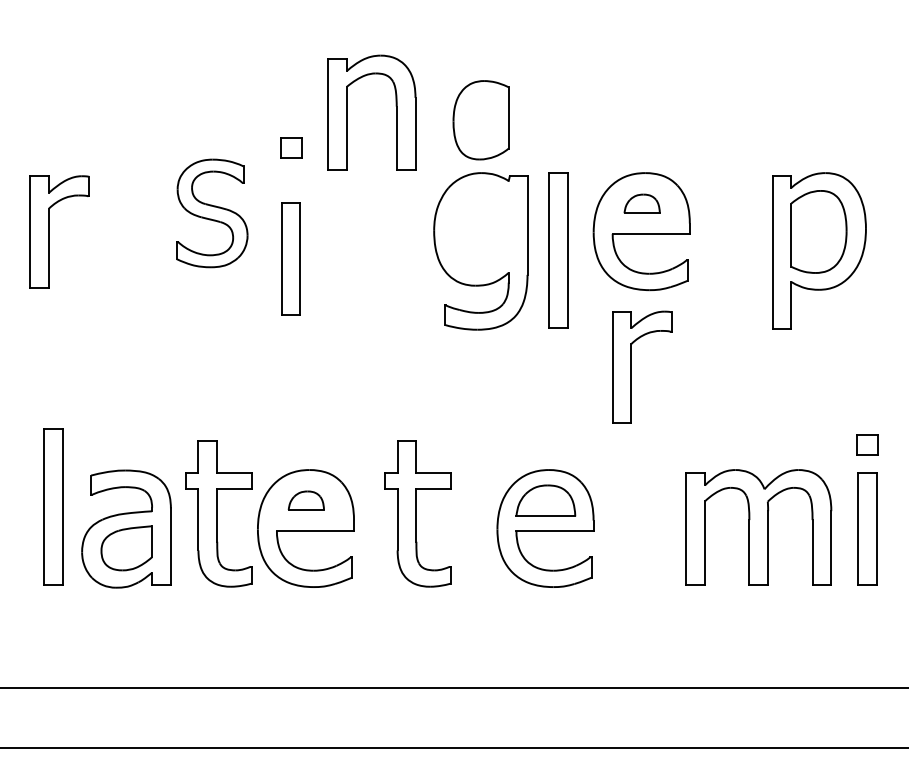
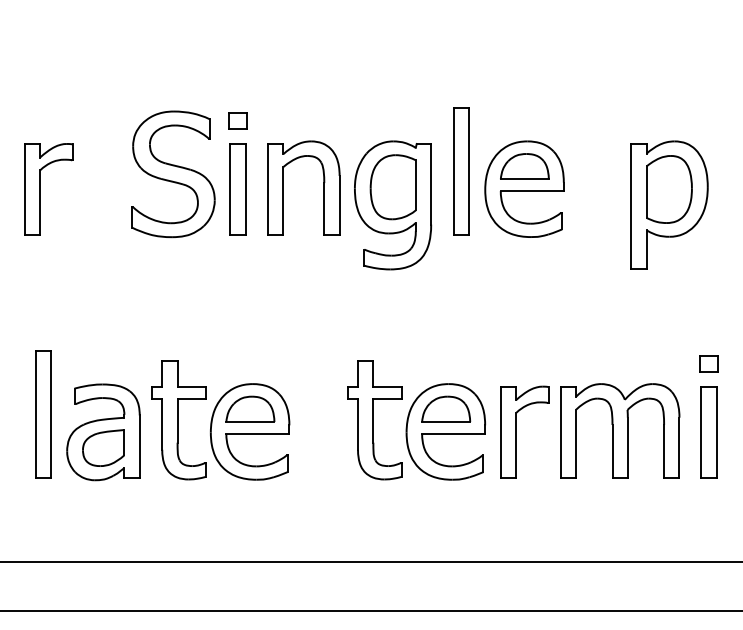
part: (346, 112) -> (283, 187), moved
part: (480, 120) -> (392, 187), moved
part: (641, 203) -> (524, 166), size x1.67
part: (212, 213) -> (173, 174), size x1.43
part: (558, 250) -> (461, 171), moved
part: (290, 258) -> (237, 189), moved
part: (631, 366) -> (516, 431), moved
part: (306, 499) -> (250, 408), size x1.67
part: (417, 514) -> (374, 420), moved

